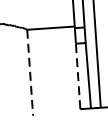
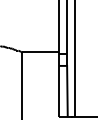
line: (30, 73) -> (22, 86), dashed -> solid
line: (78, 76) -> (59, 91), dashed -> solid

